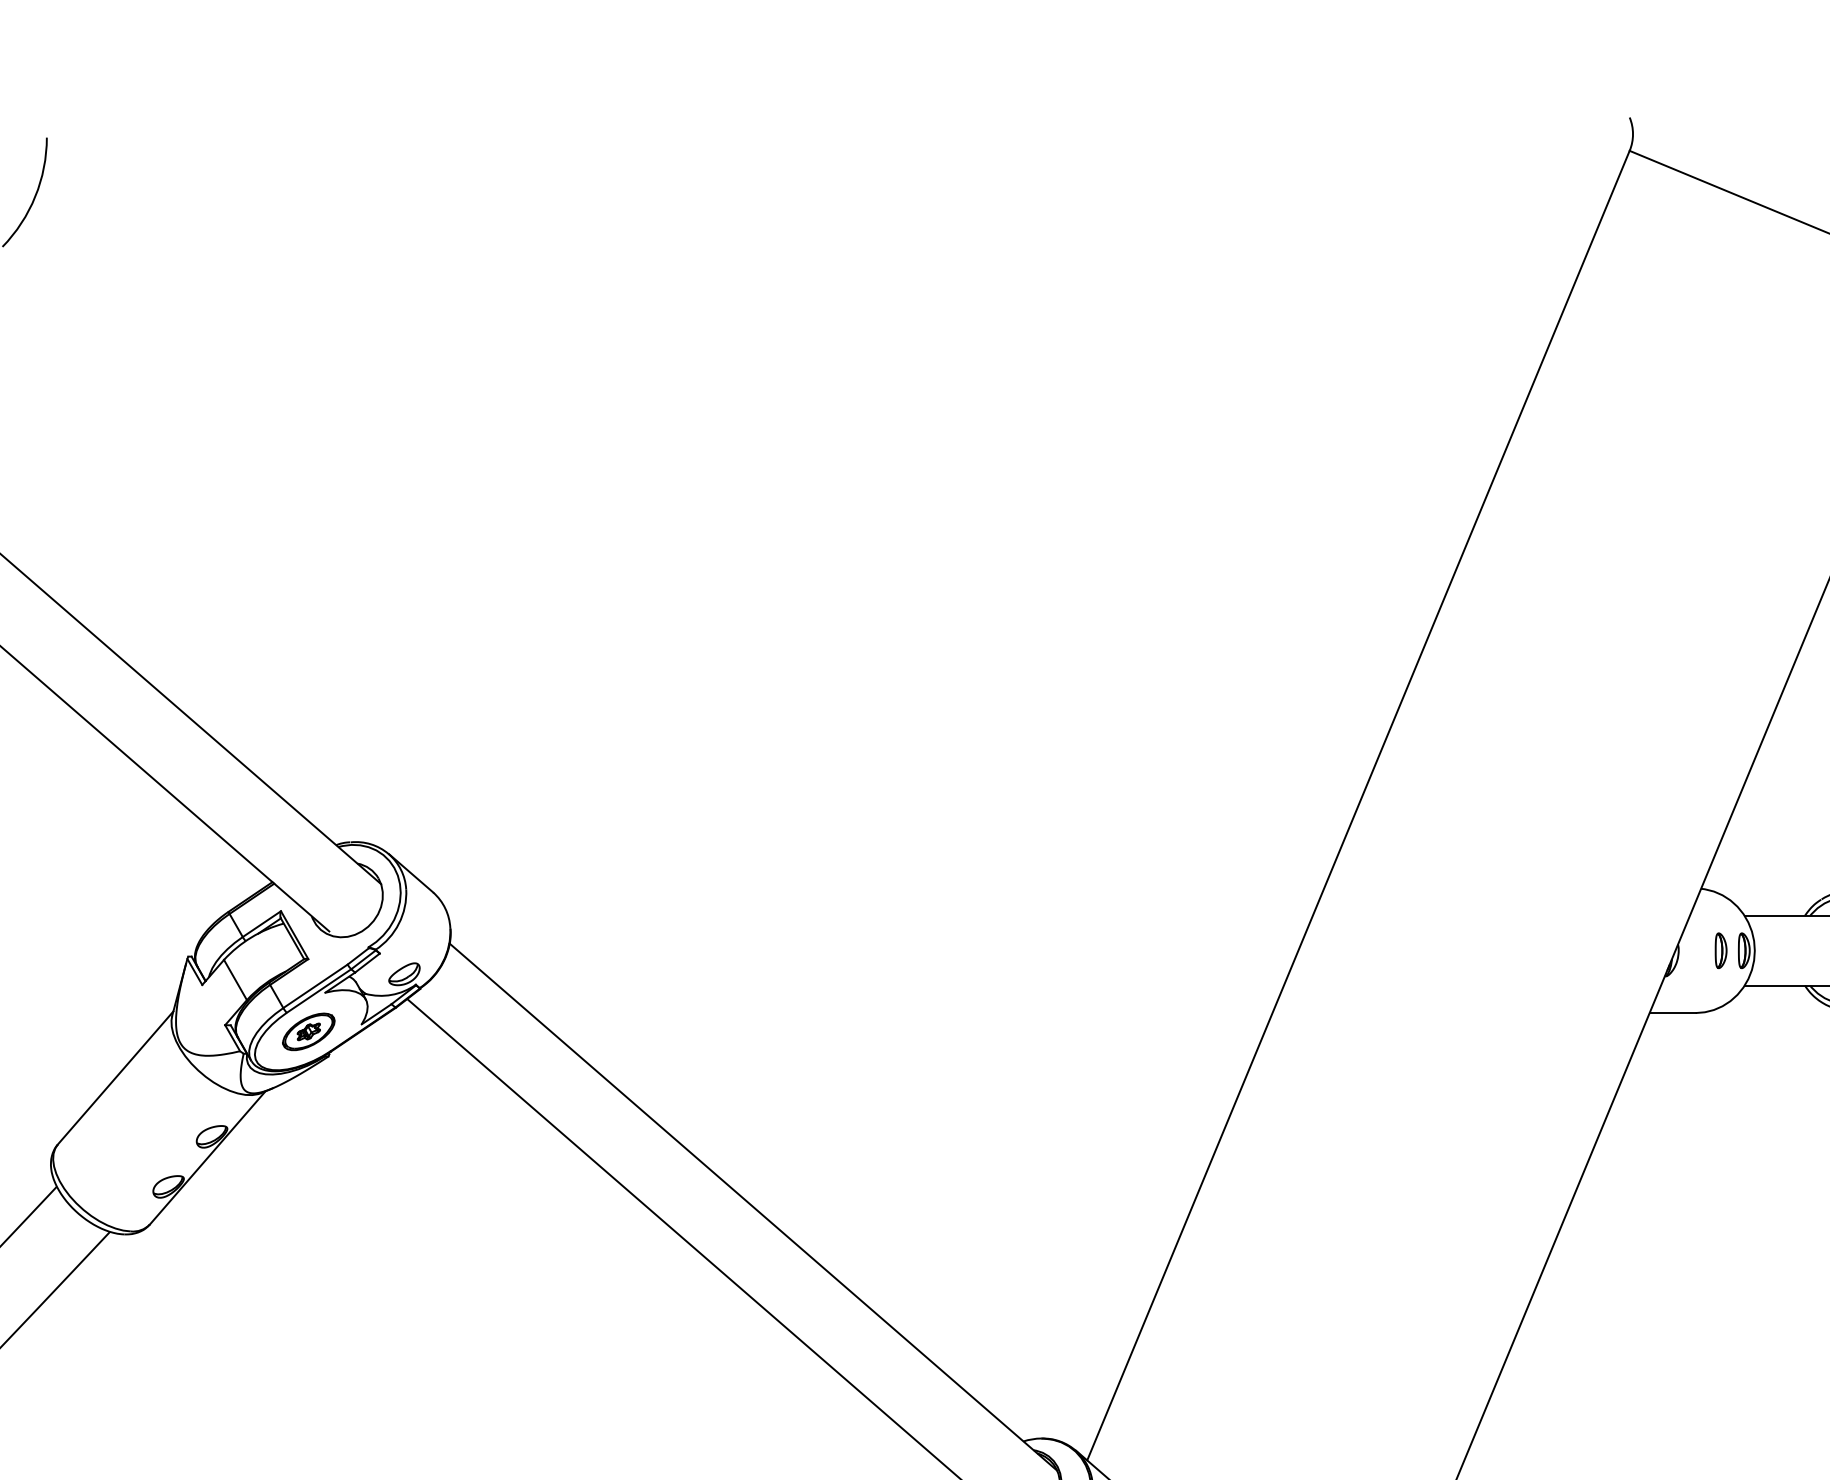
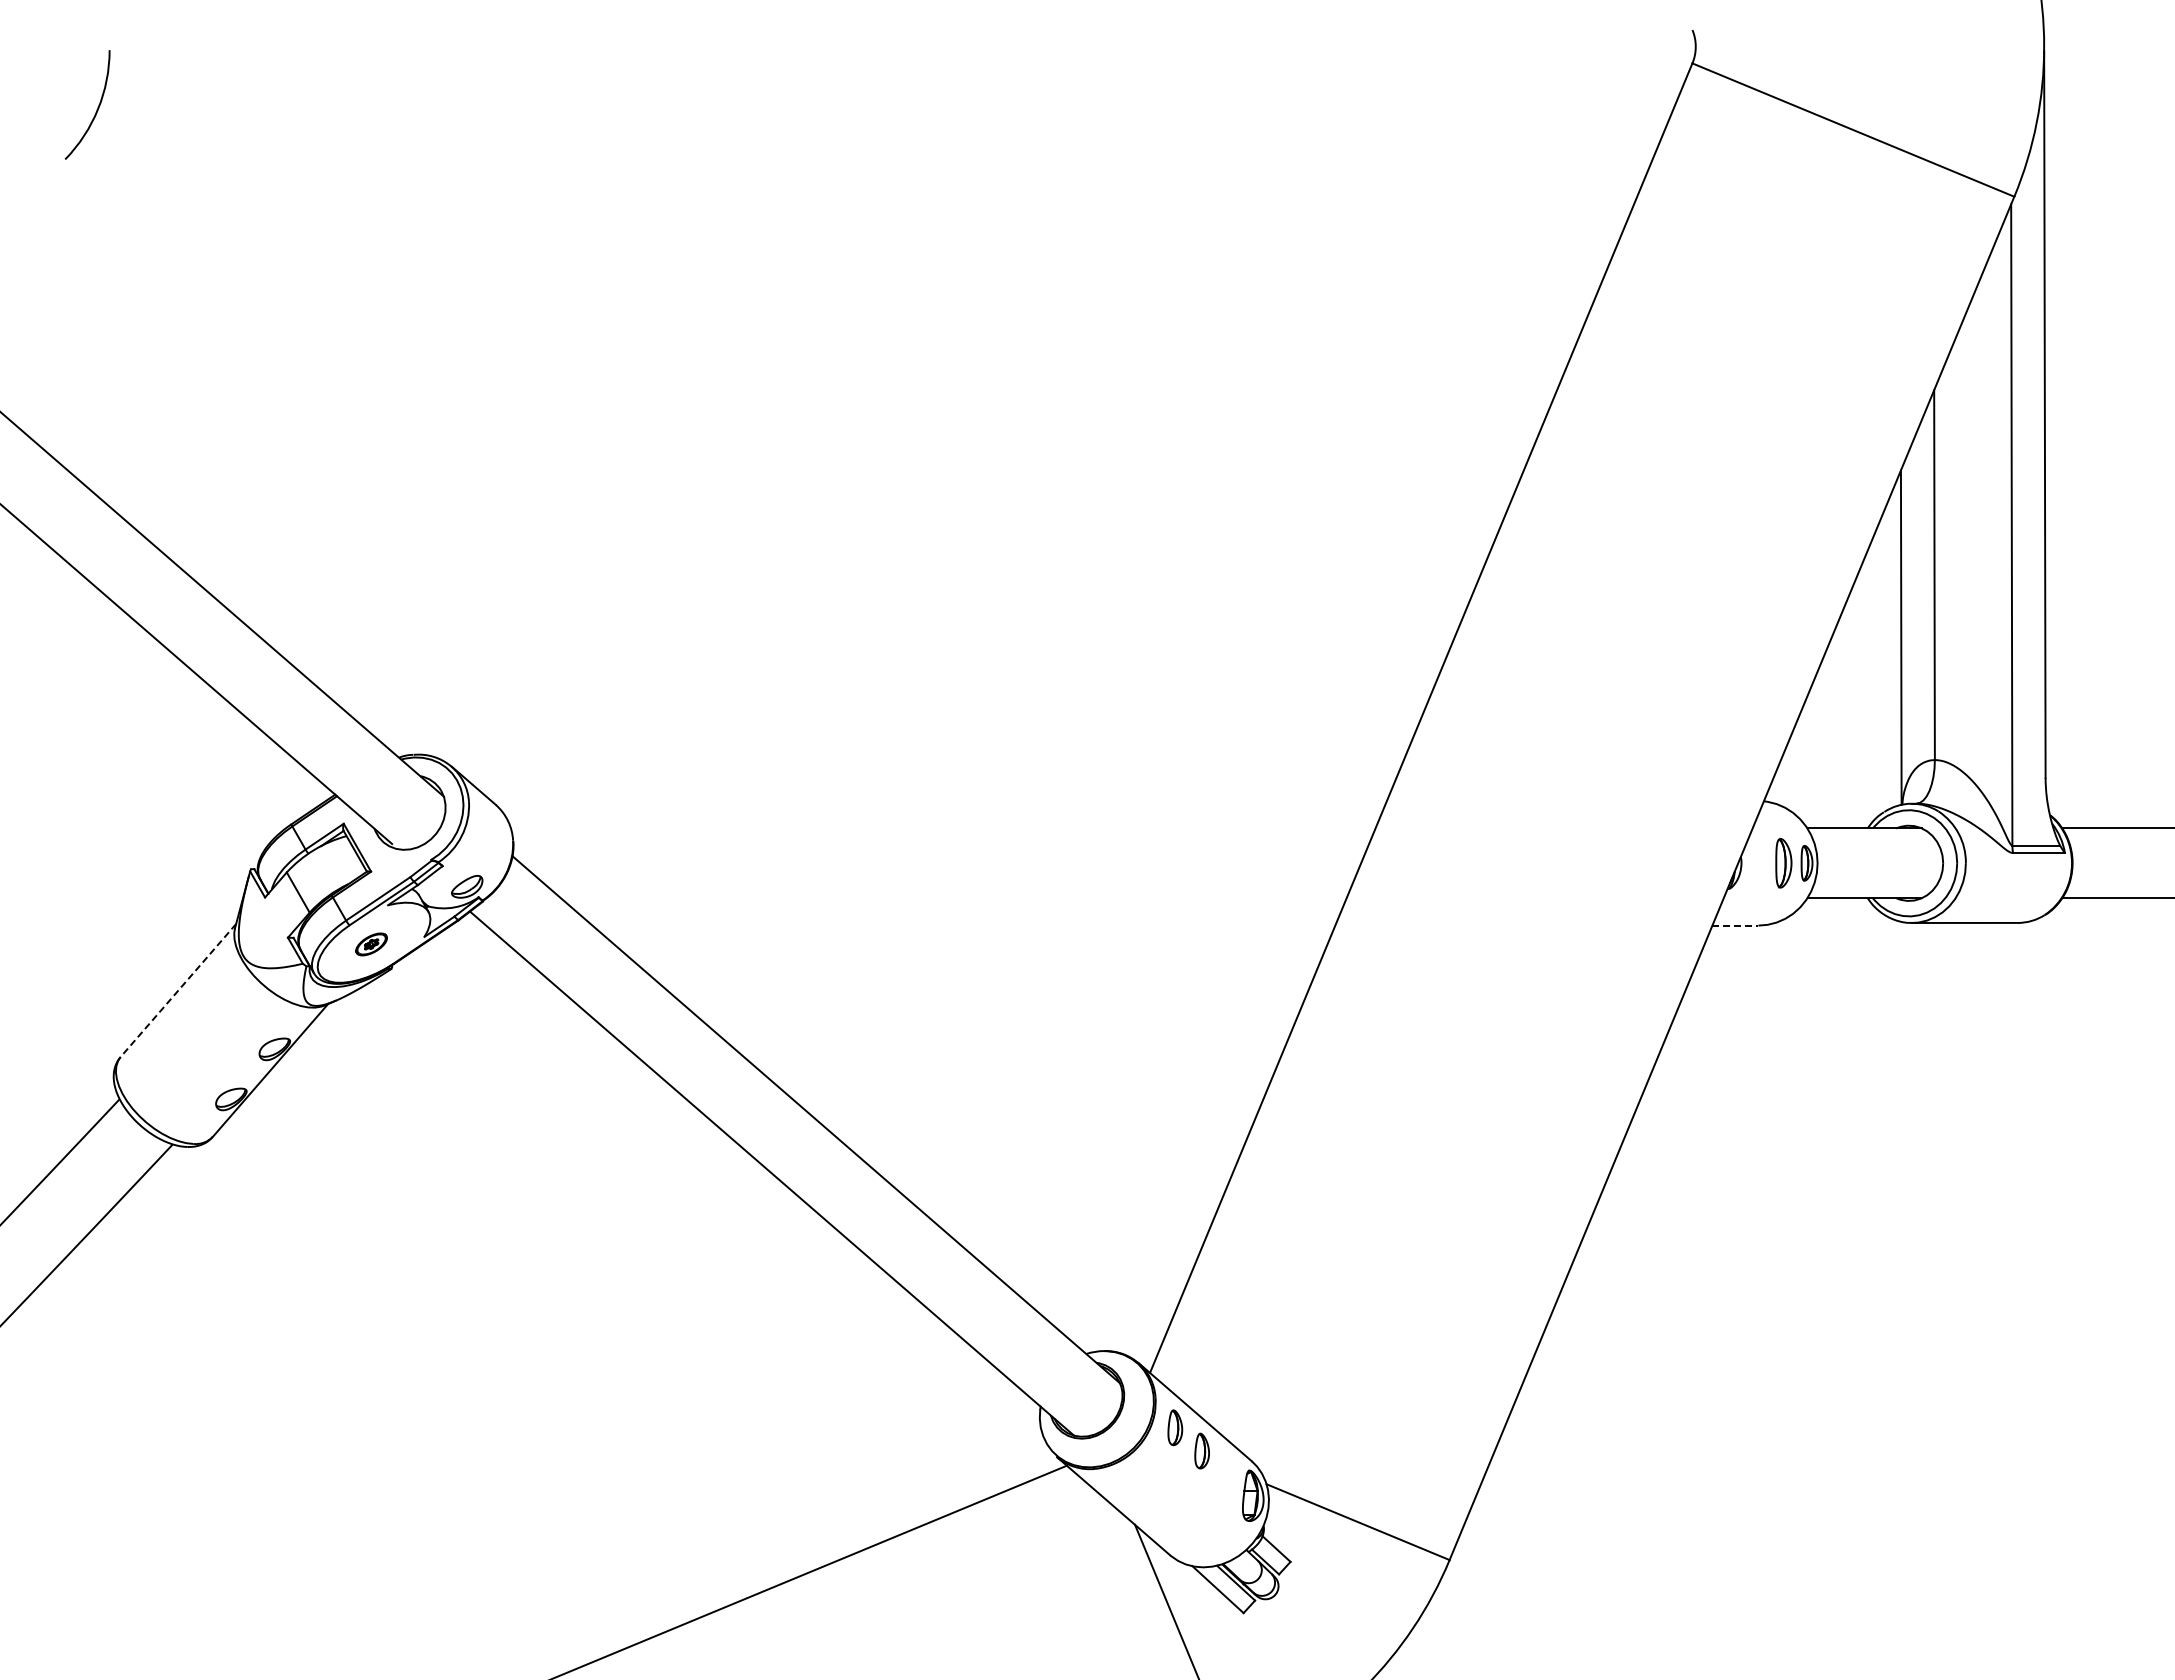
part: (1720, 950) -> (1783, 863), size x1.4
line: (1672, 1012) -> (1735, 925), solid -> dashed
part: (308, 1031) -> (371, 944), size x0.6
line: (115, 1077) -> (178, 990), solid -> dashed

